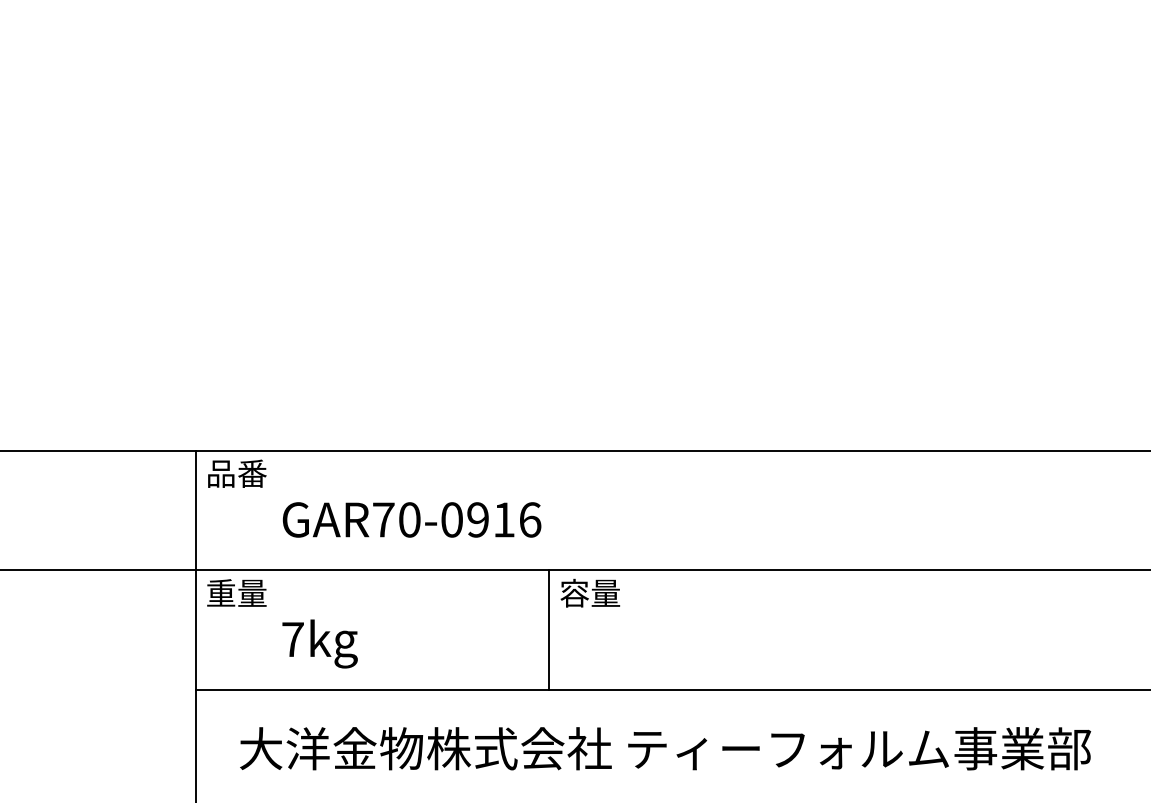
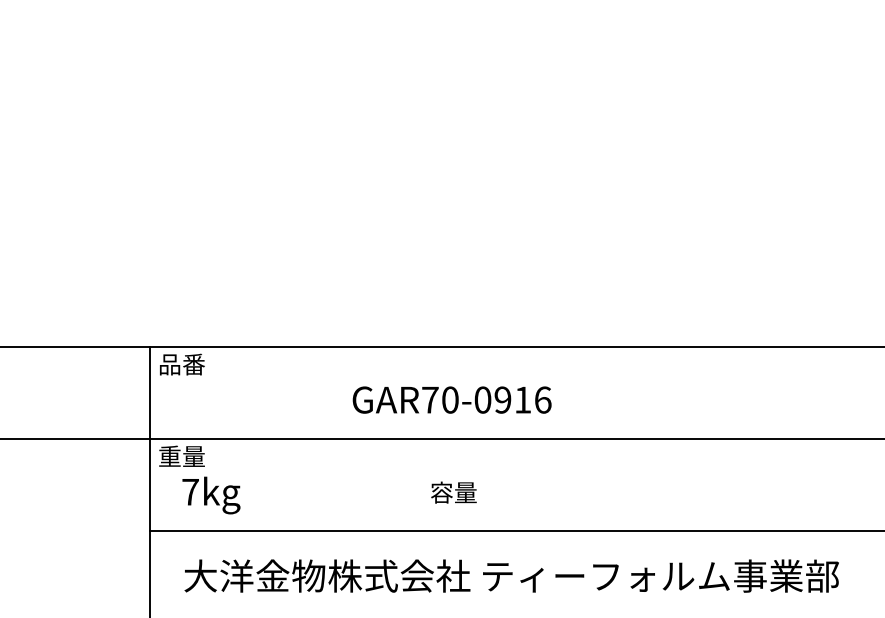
text: (411, 519) -> (451, 399), moved
text: (590, 592) -> (454, 492), moved
line: (549, 630) -> (422, 485), removed
text: (319, 643) -> (210, 495), moved

